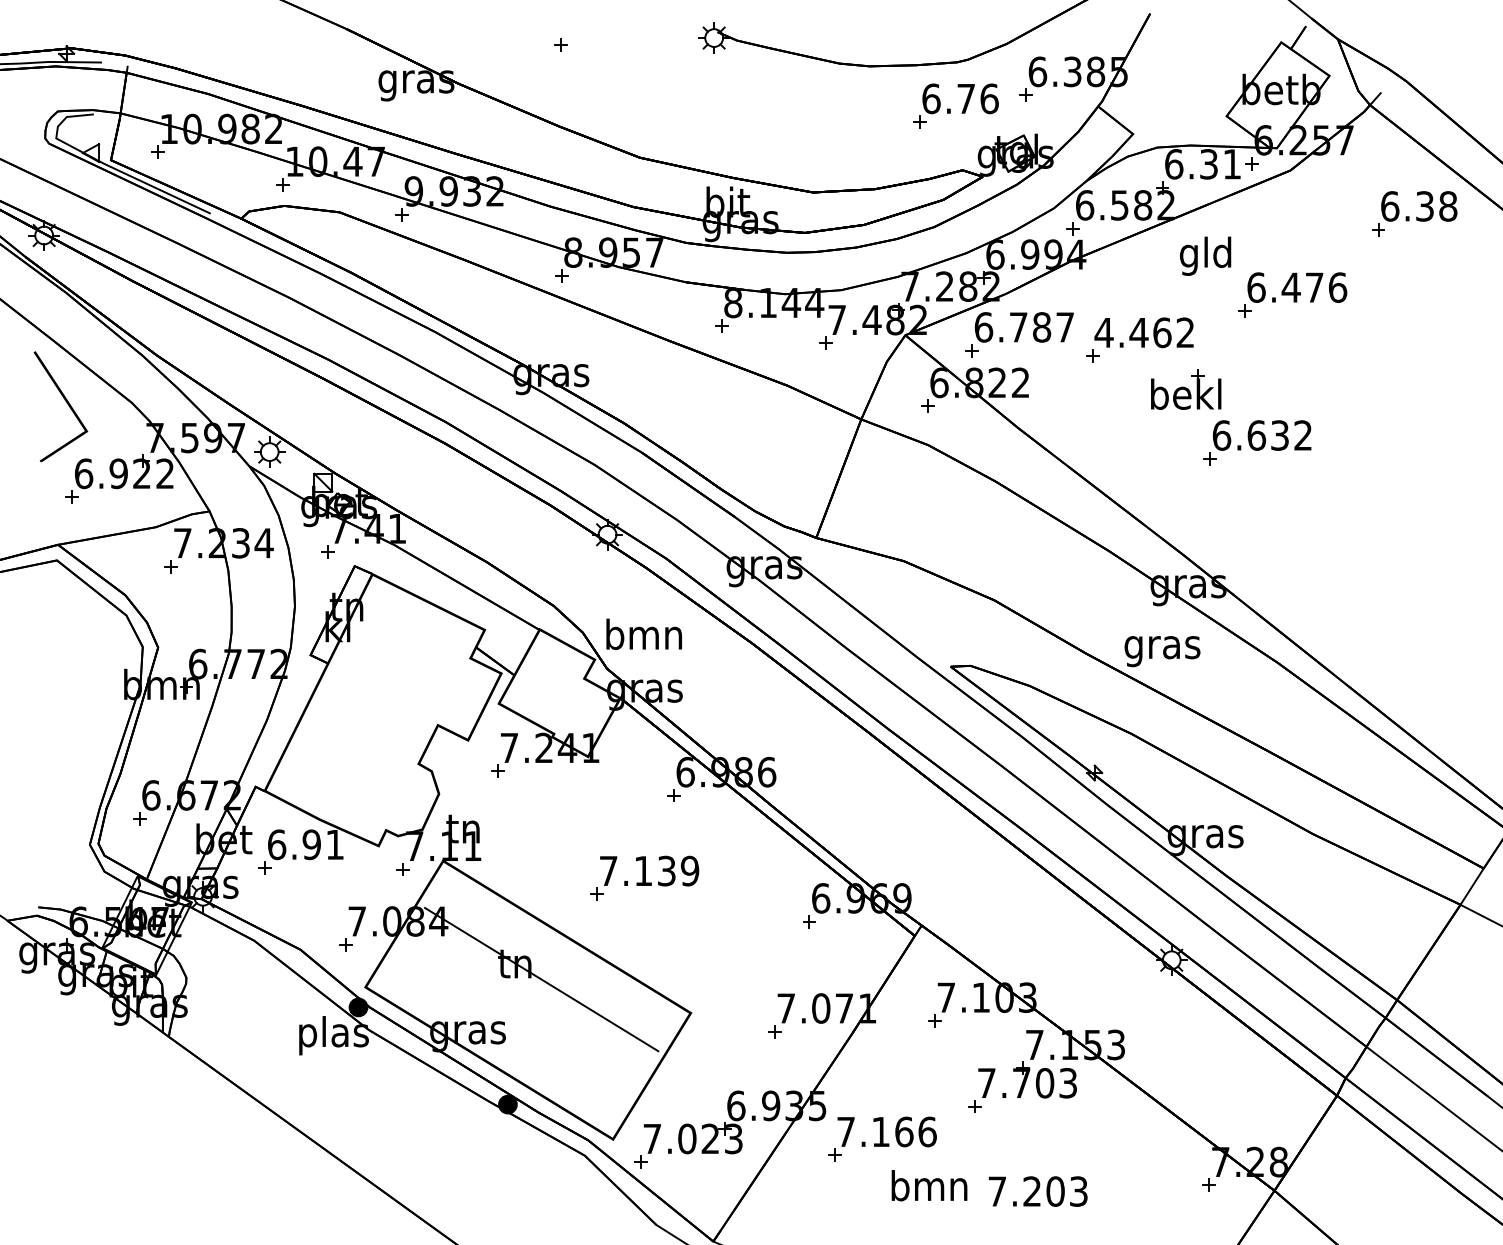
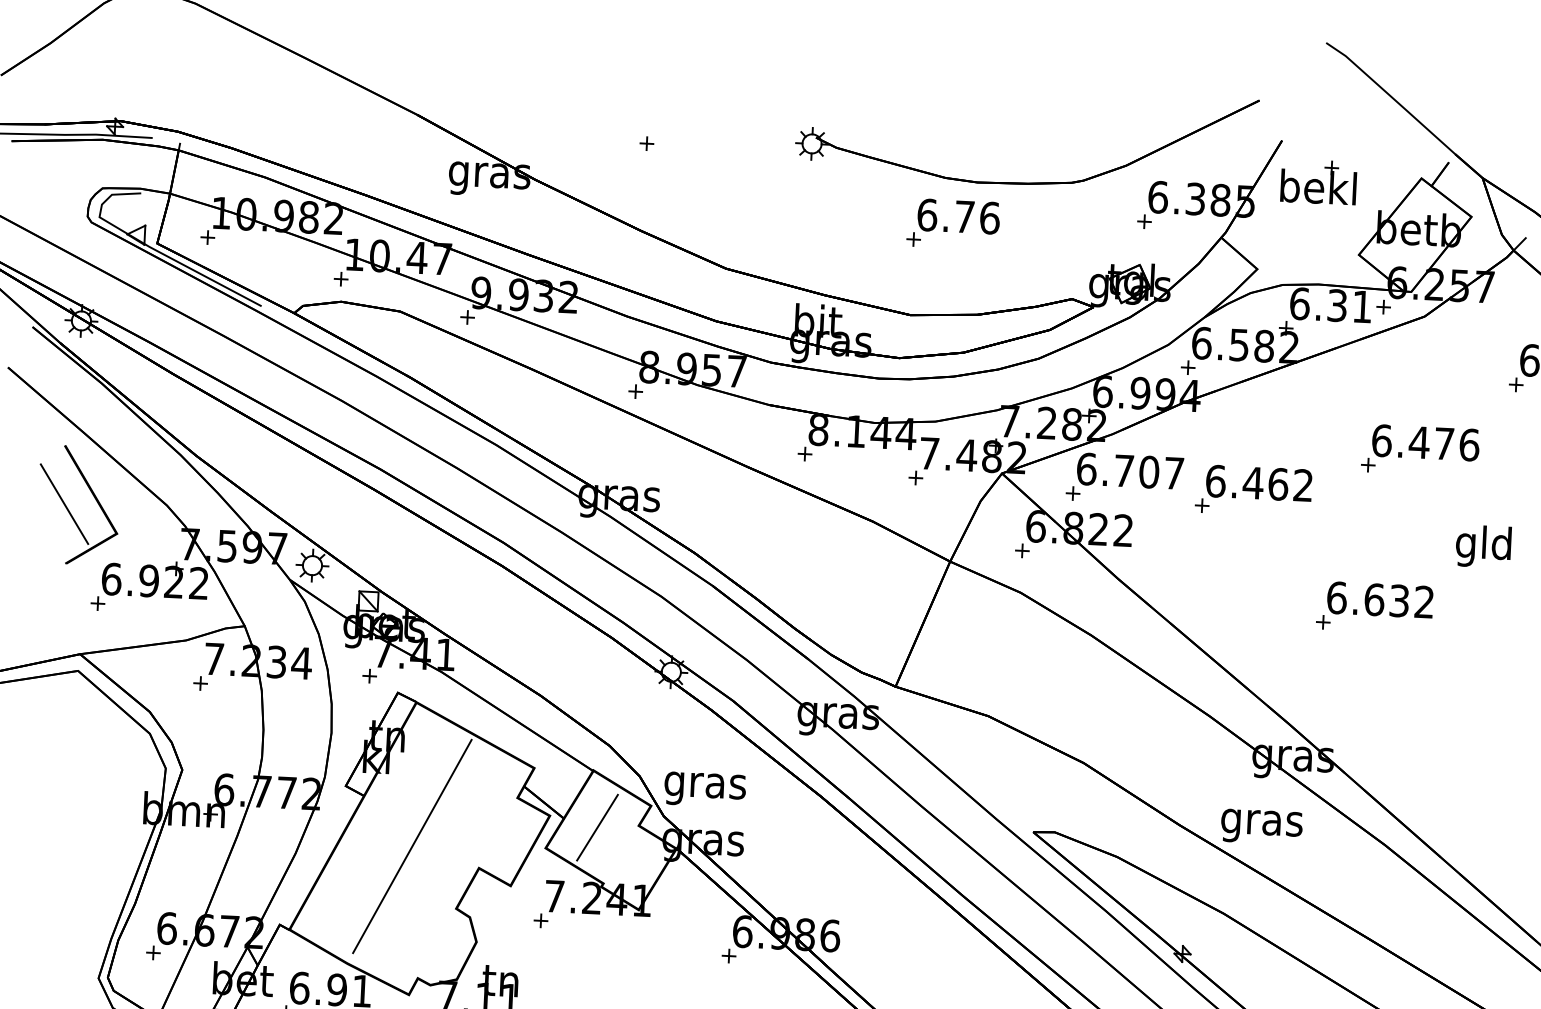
part: (955, 105) -> (952, 223), moved
text: (1205, 255) -> (1483, 545), moved
text: (1041, 327) -> (1148, 472), 6.787 -> 6.707
text: (1103, 332) -> (1215, 480), 4.462 -> 6.462
part: (1186, 389) -> (1319, 182), moved
line: (36, 406) -> (64, 504), added
text: (644, 637) -> (705, 784), bmn -> gras
line: (545, 682) -> (596, 827), added
line: (374, 707) -> (411, 845), added

